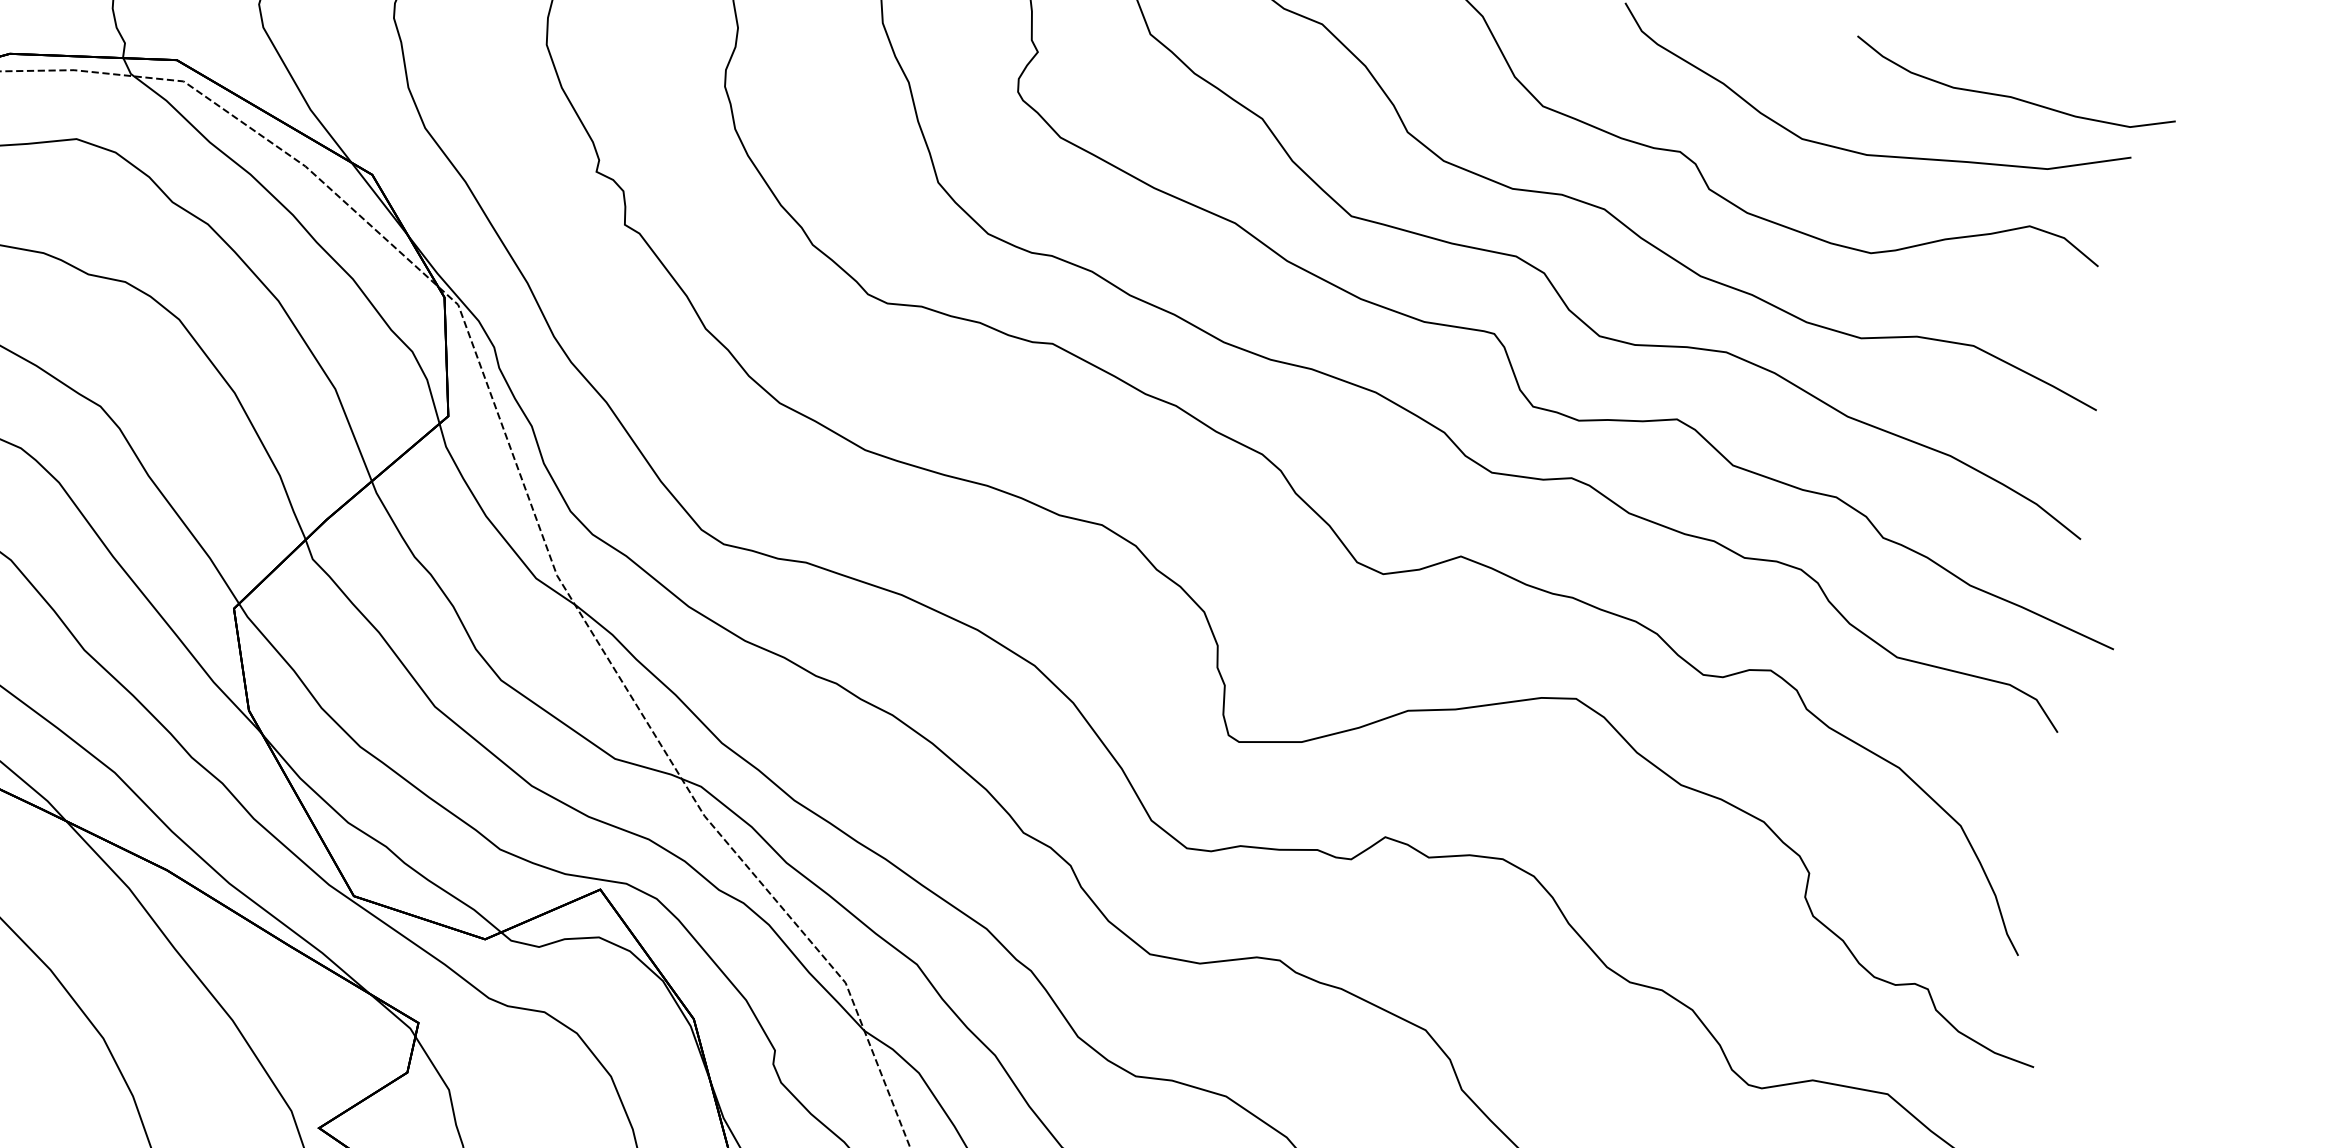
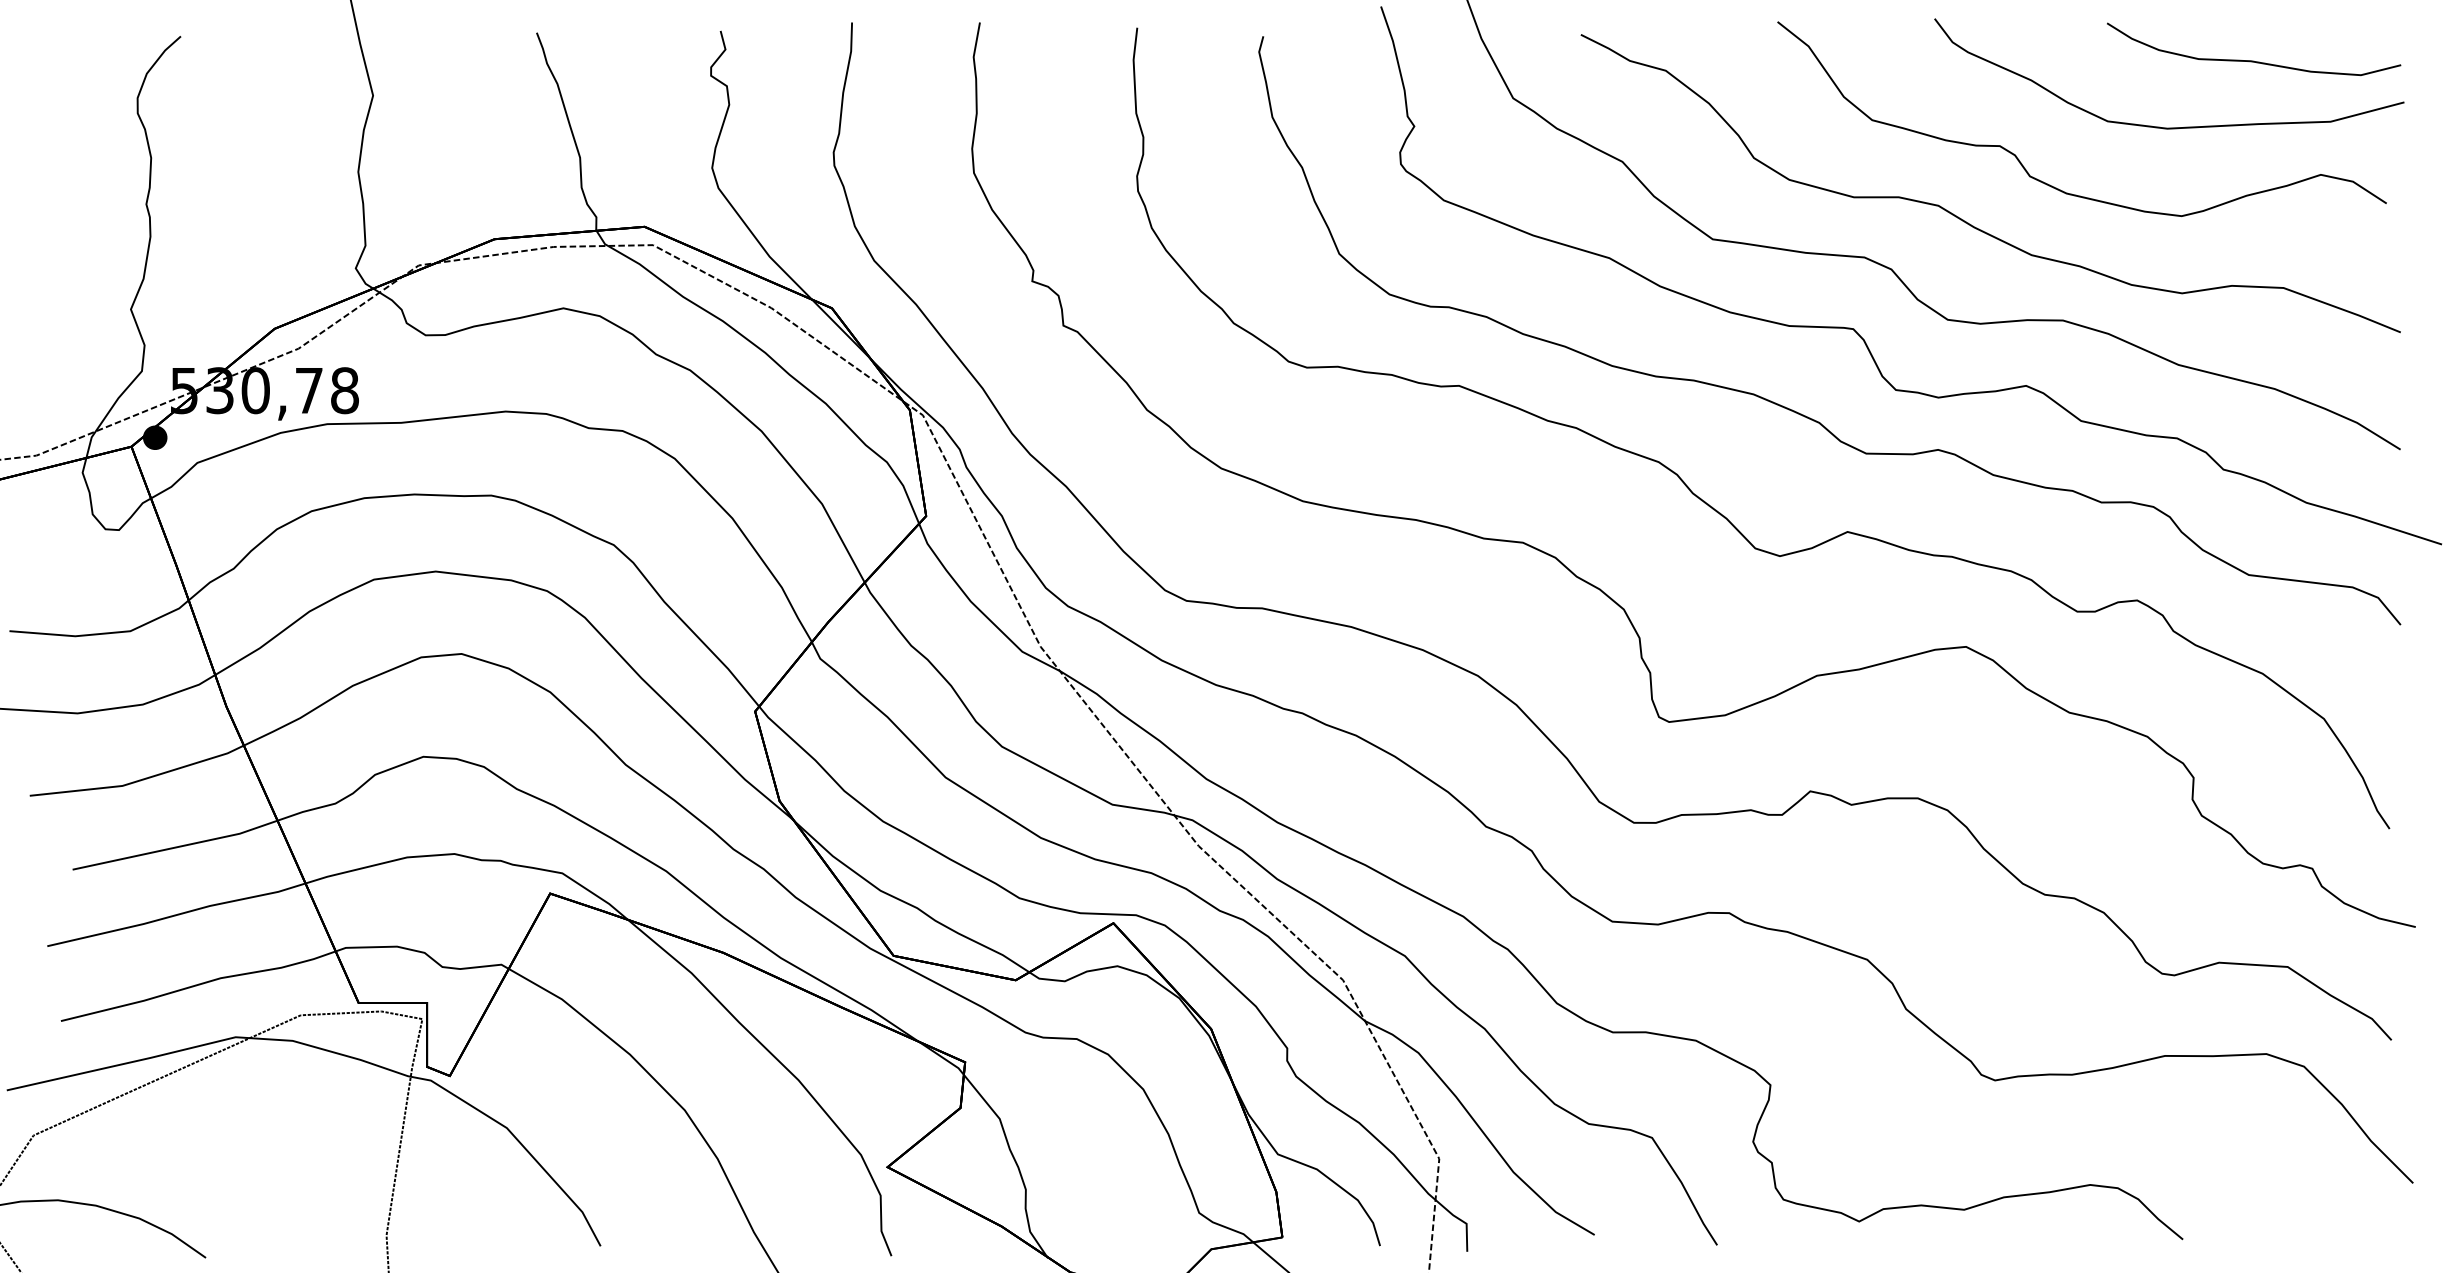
part: (2013, 96) -> (2253, 60), moved

